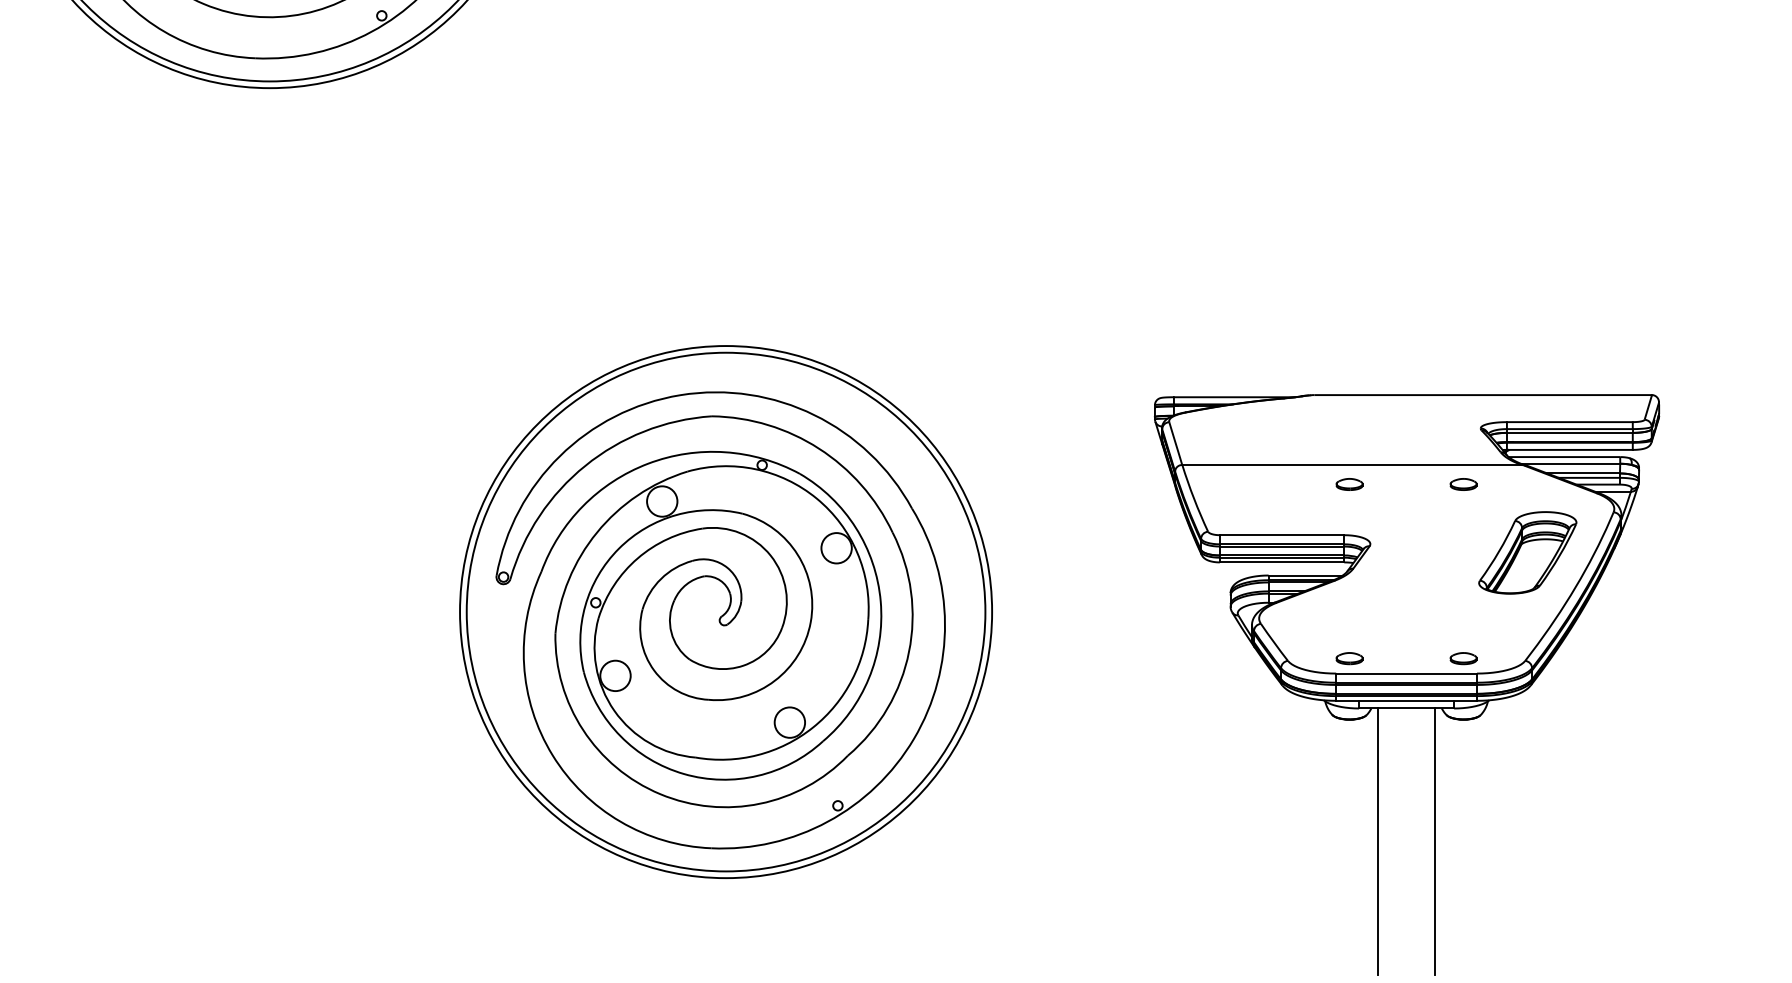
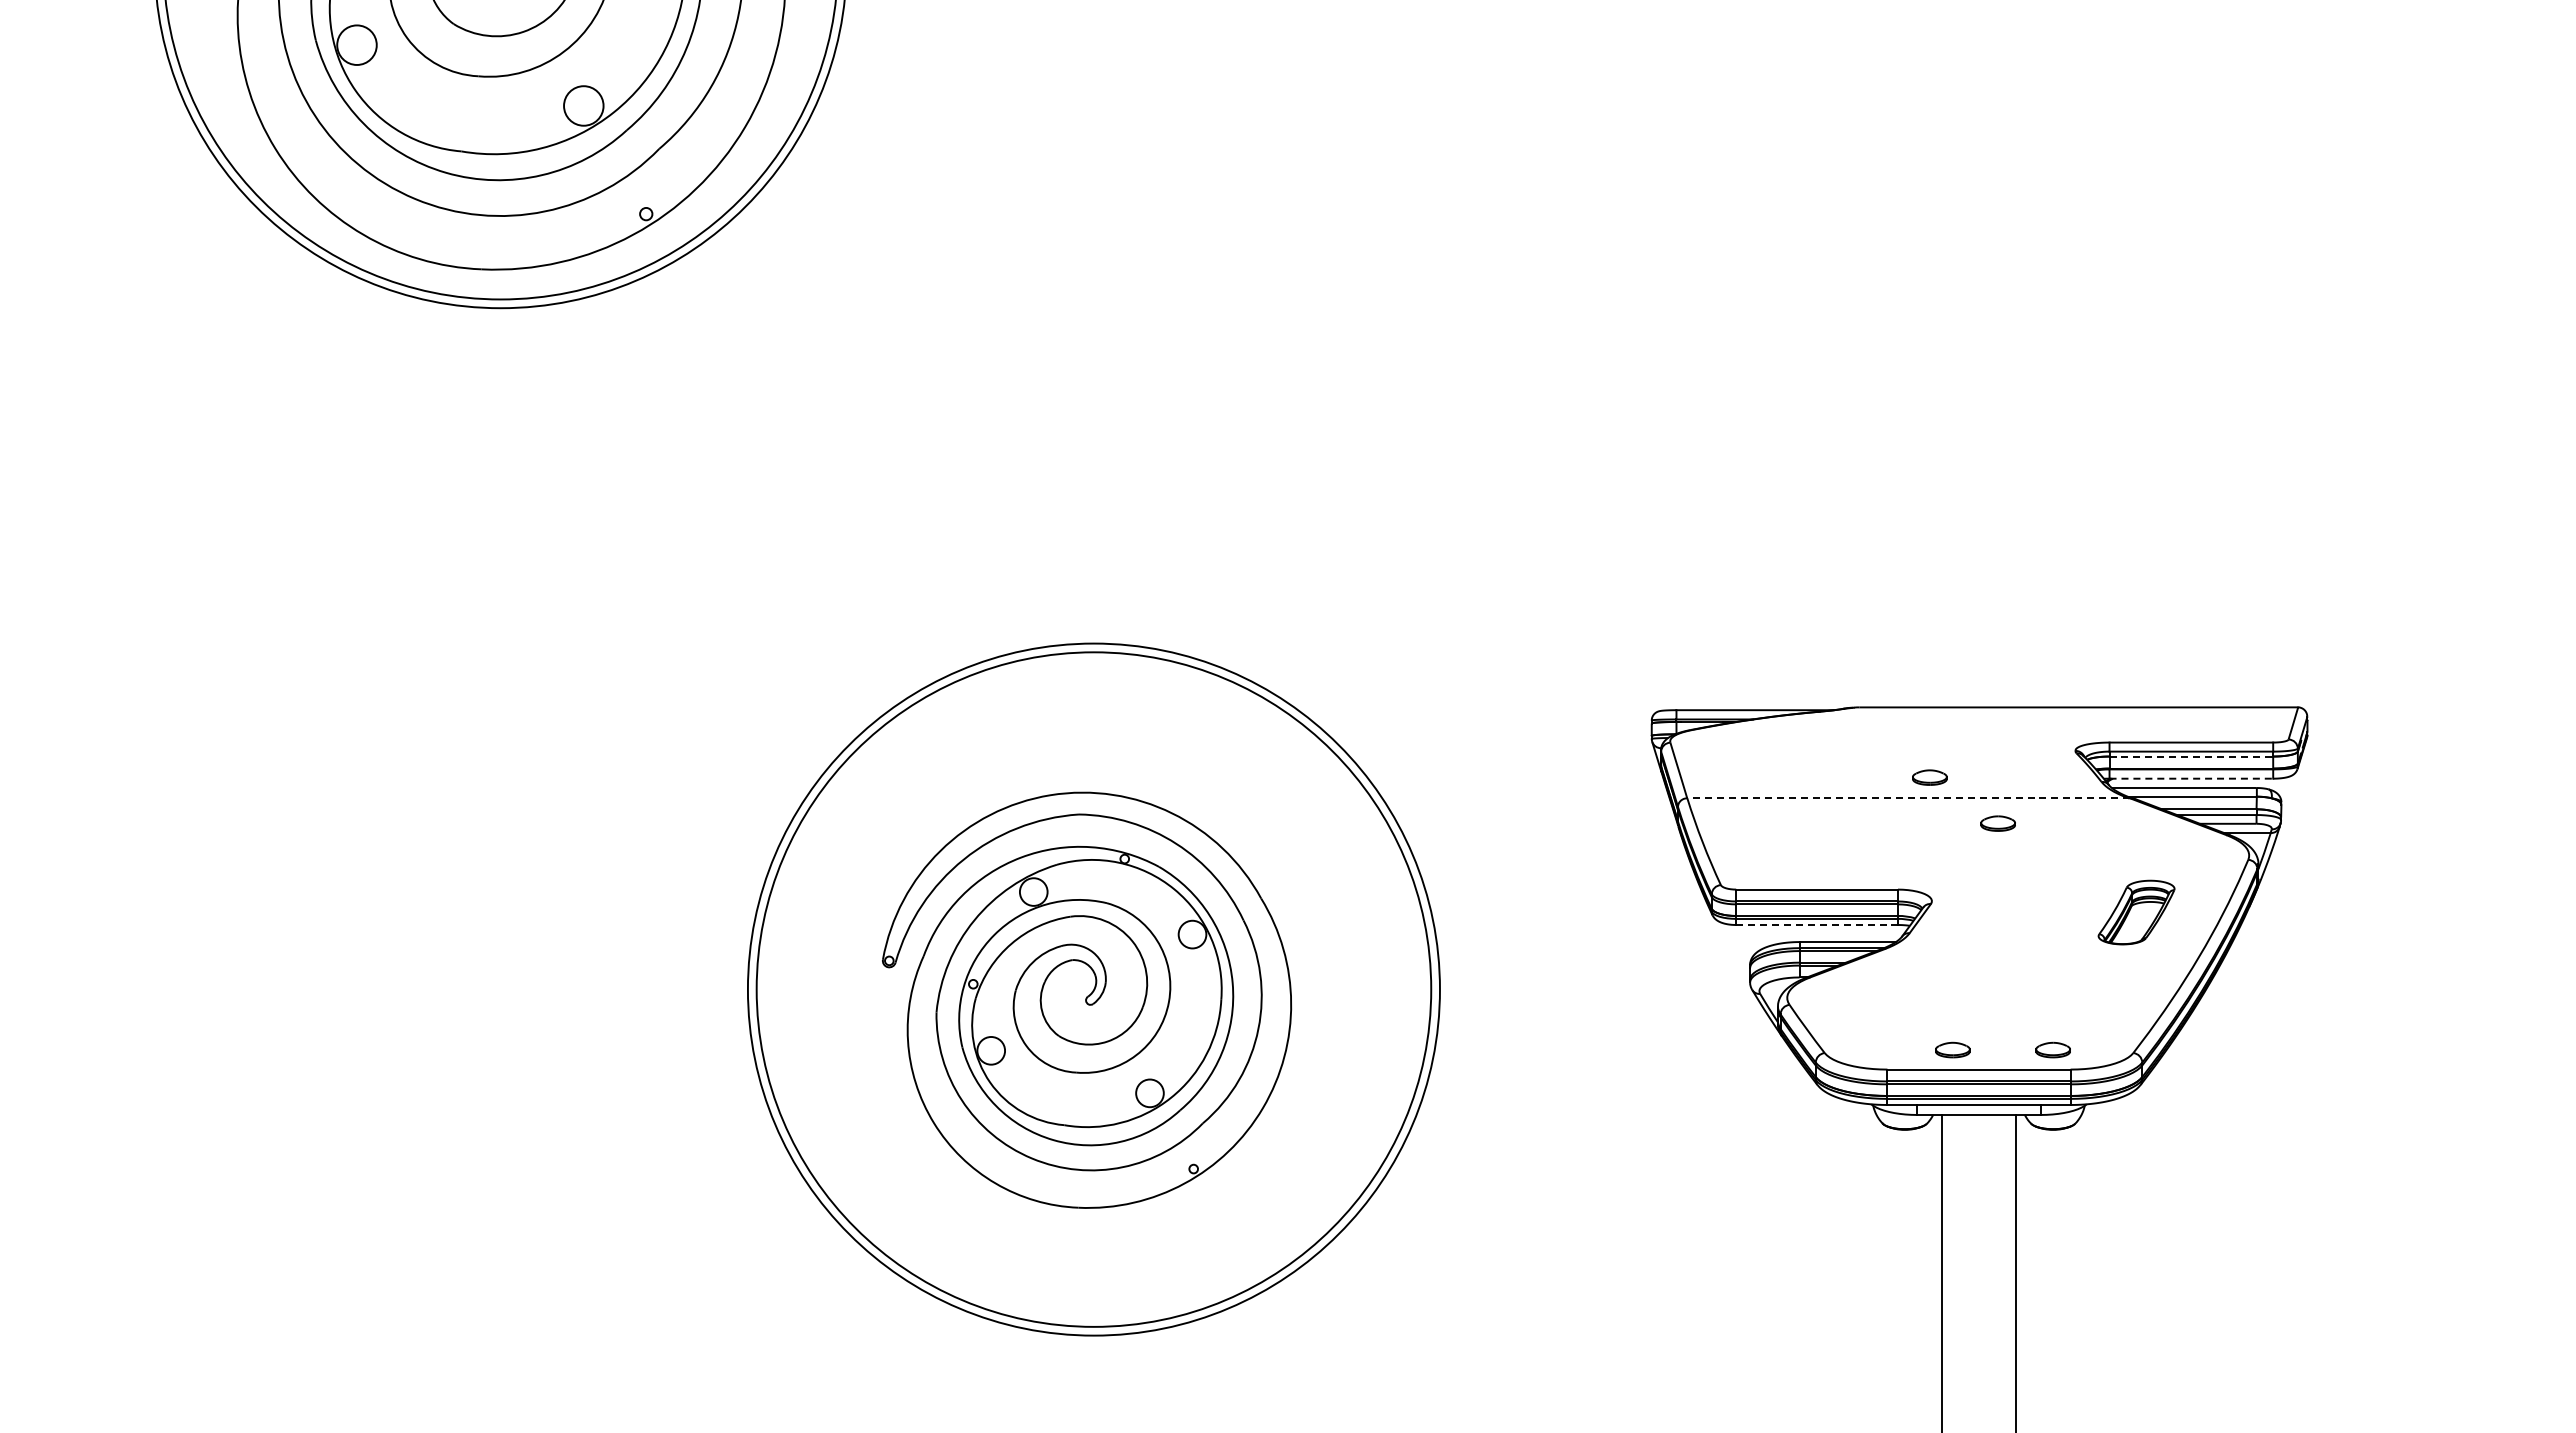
line: (1569, 432) -> (2191, 756), solid -> dashed
line: (1569, 449) -> (2191, 778), solid -> dashed
line: (1352, 465) -> (1908, 798), solid -> dashed
part: (1349, 484) -> (1929, 777), moved
part: (1463, 484) -> (1997, 823), moved
part: (1527, 552) -> (2136, 912), size x0.6
line: (1282, 562) -> (1817, 925), solid -> dashed
part: (720, 619) -> (1086, 999), size x0.7
part: (1349, 658) -> (1952, 1049), moved

